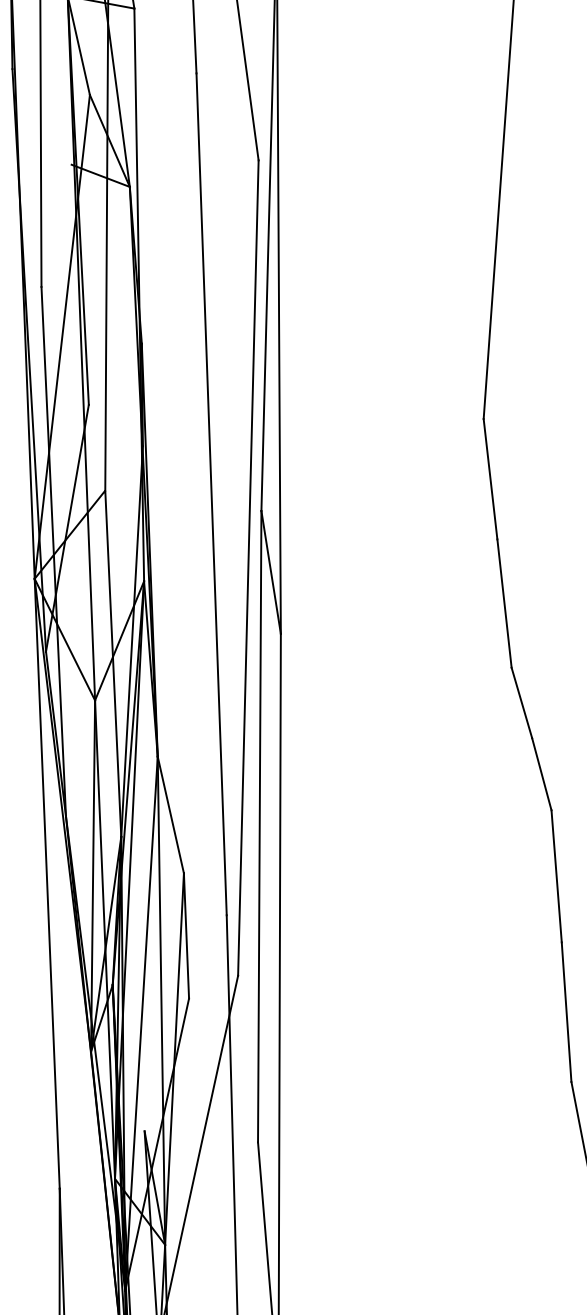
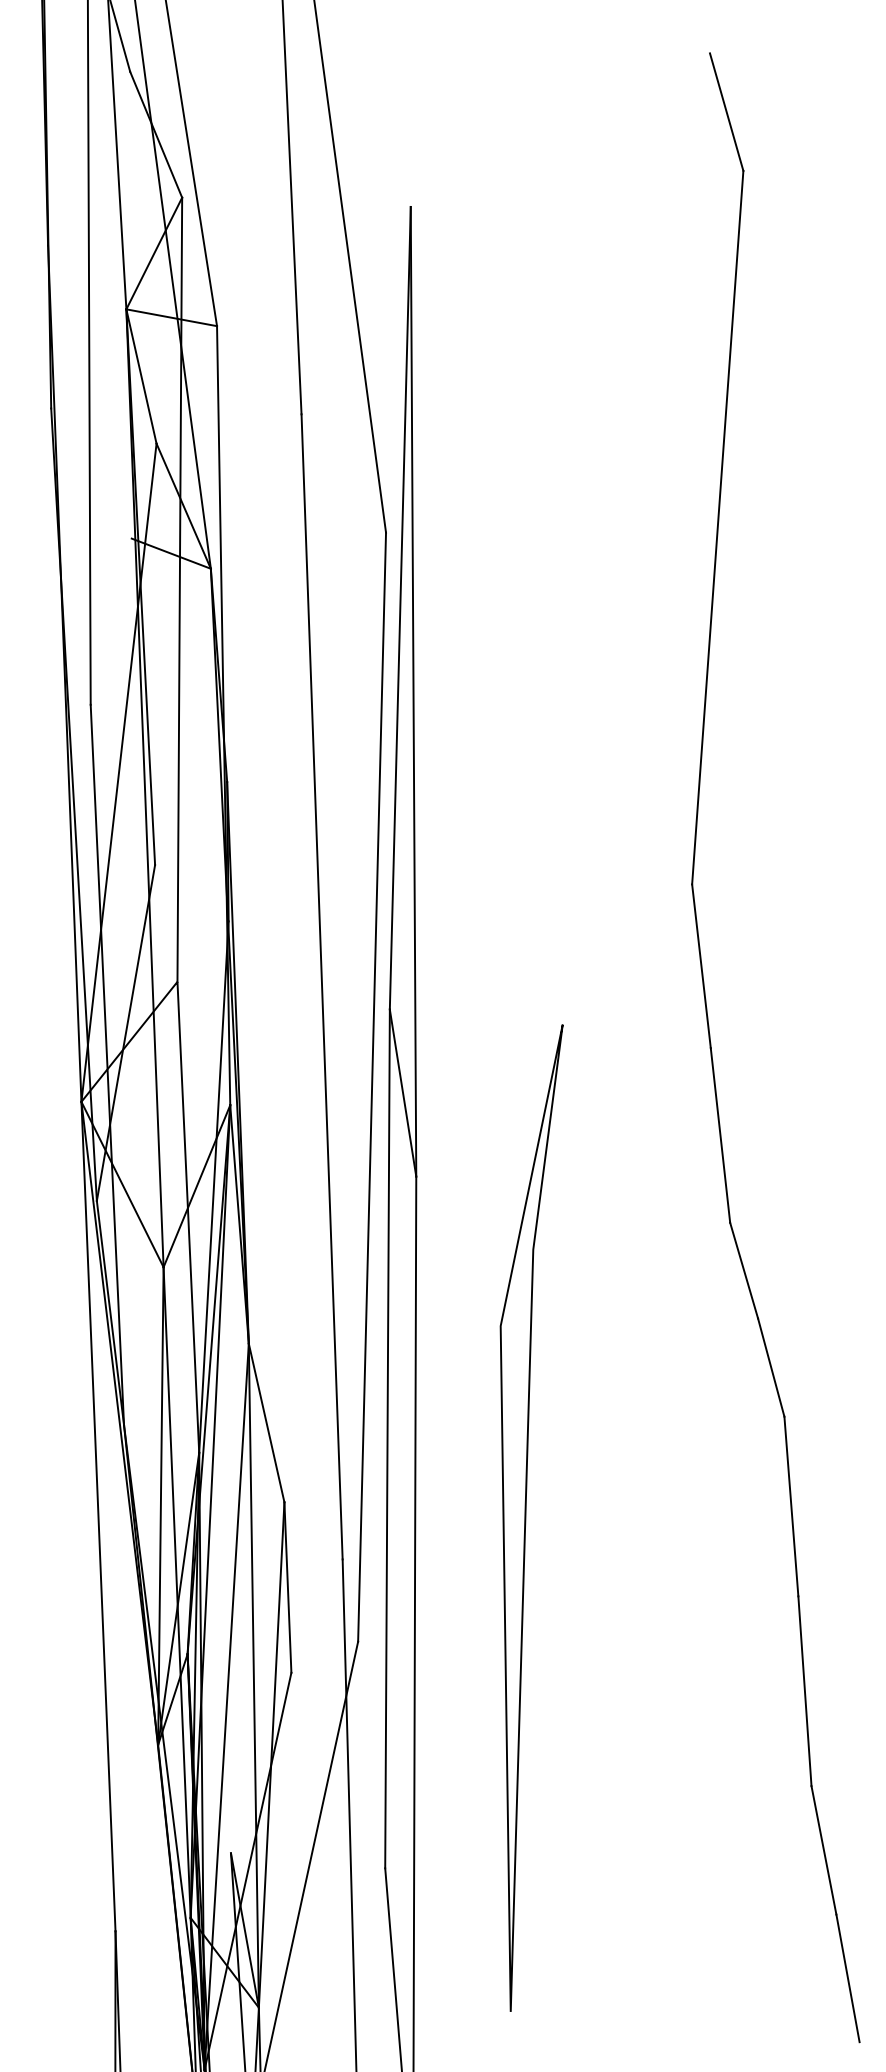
part: (365, 884) -> (531, 1517), added

